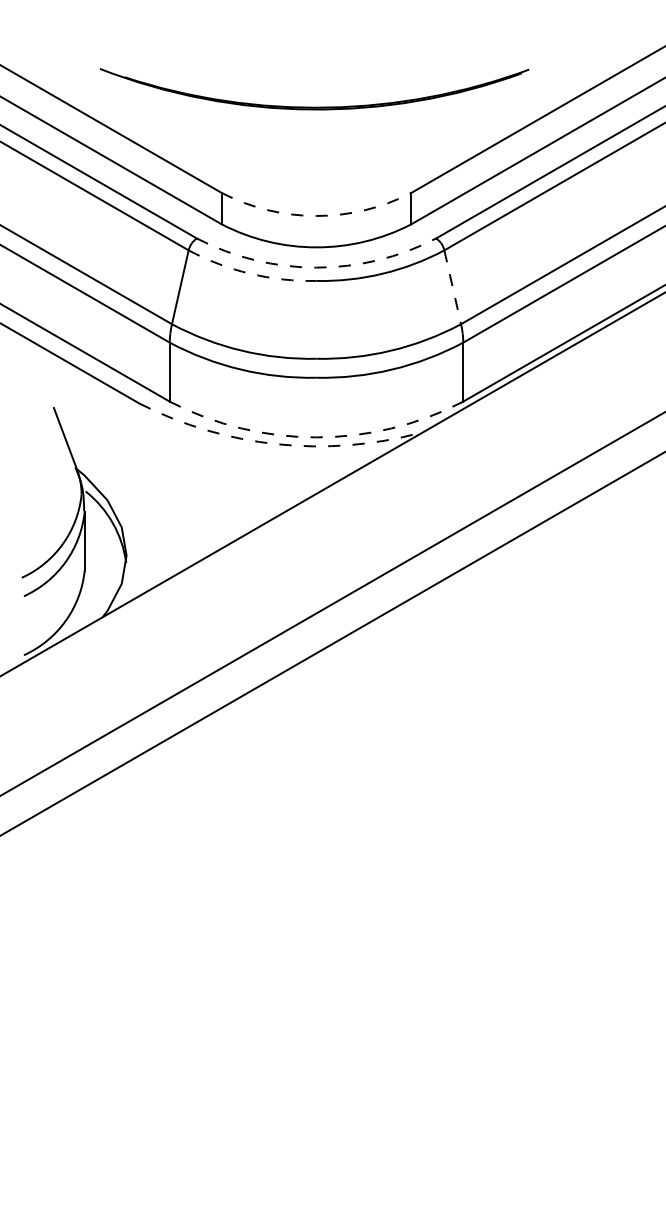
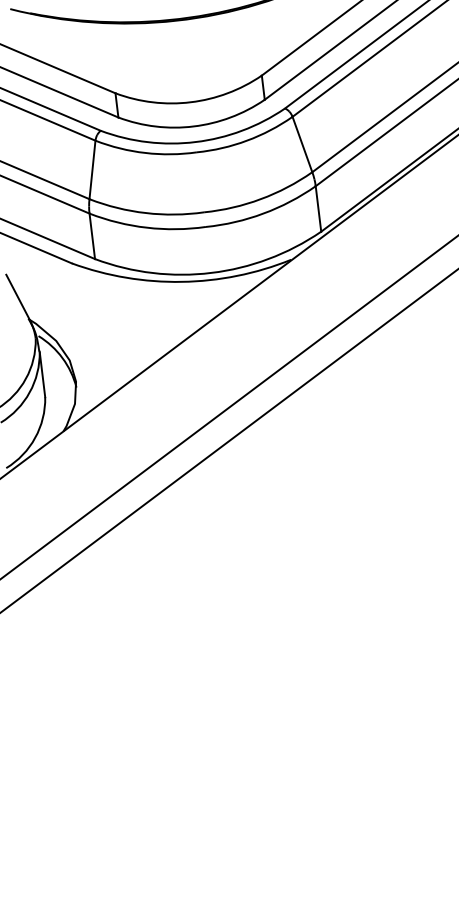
arc: (316, 216) -> (190, 102), dashed -> solid
arc: (316, 267) -> (195, 141), dashed -> solid
arc: (250, 273) -> (145, 152), dashed -> solid
line: (452, 287) -> (302, 144), dashed -> solid
arc: (316, 437) -> (211, 273), dashed -> solid
arc: (277, 444) -> (182, 282), dashed -> solid

